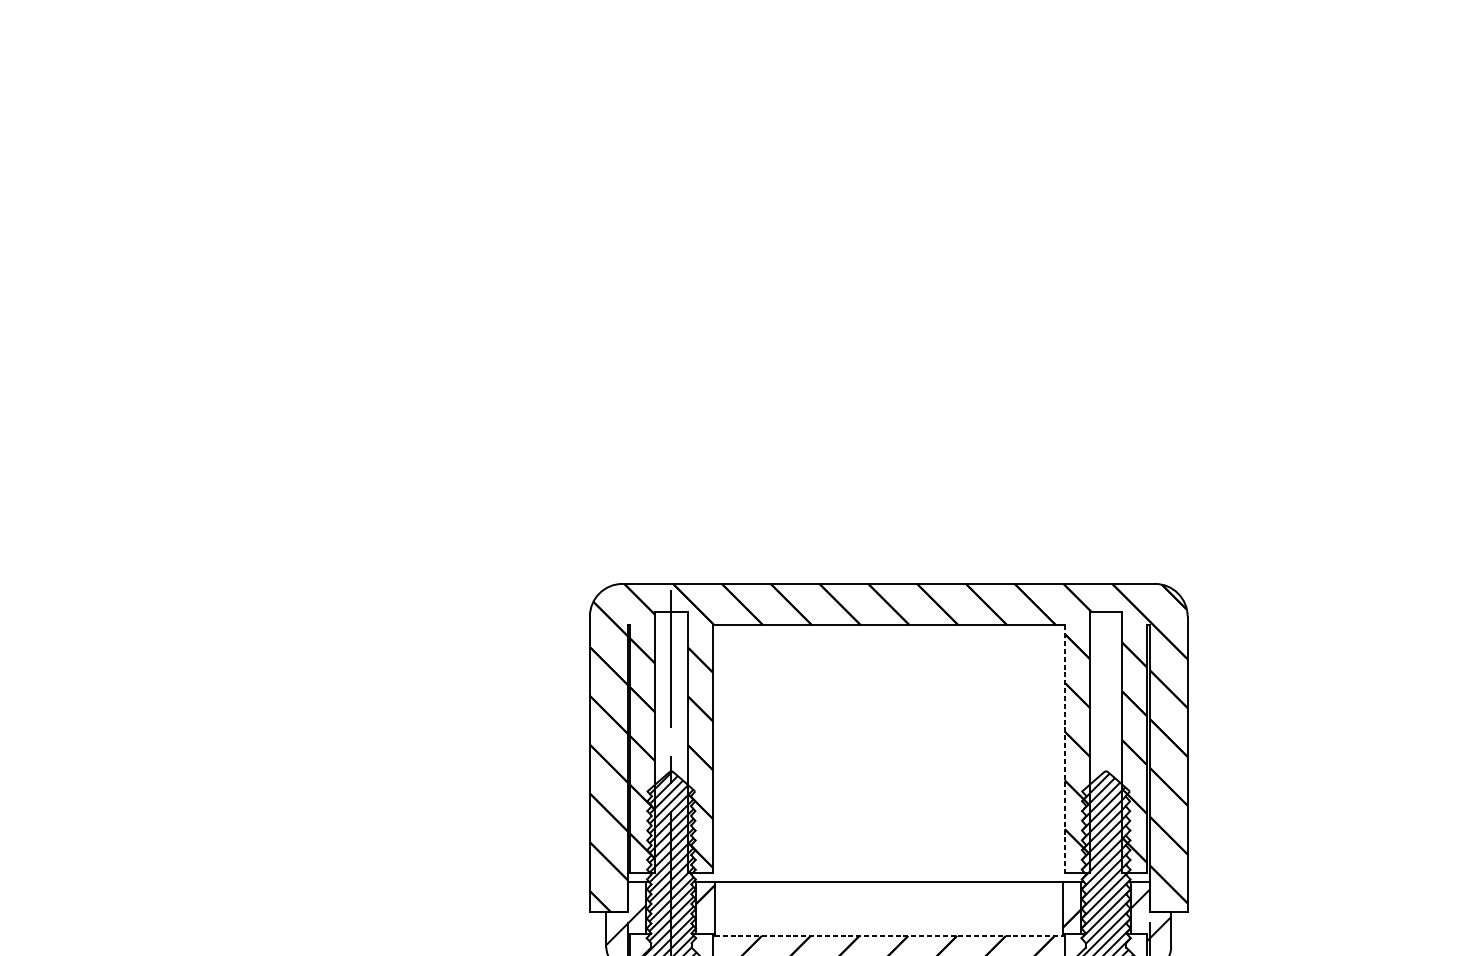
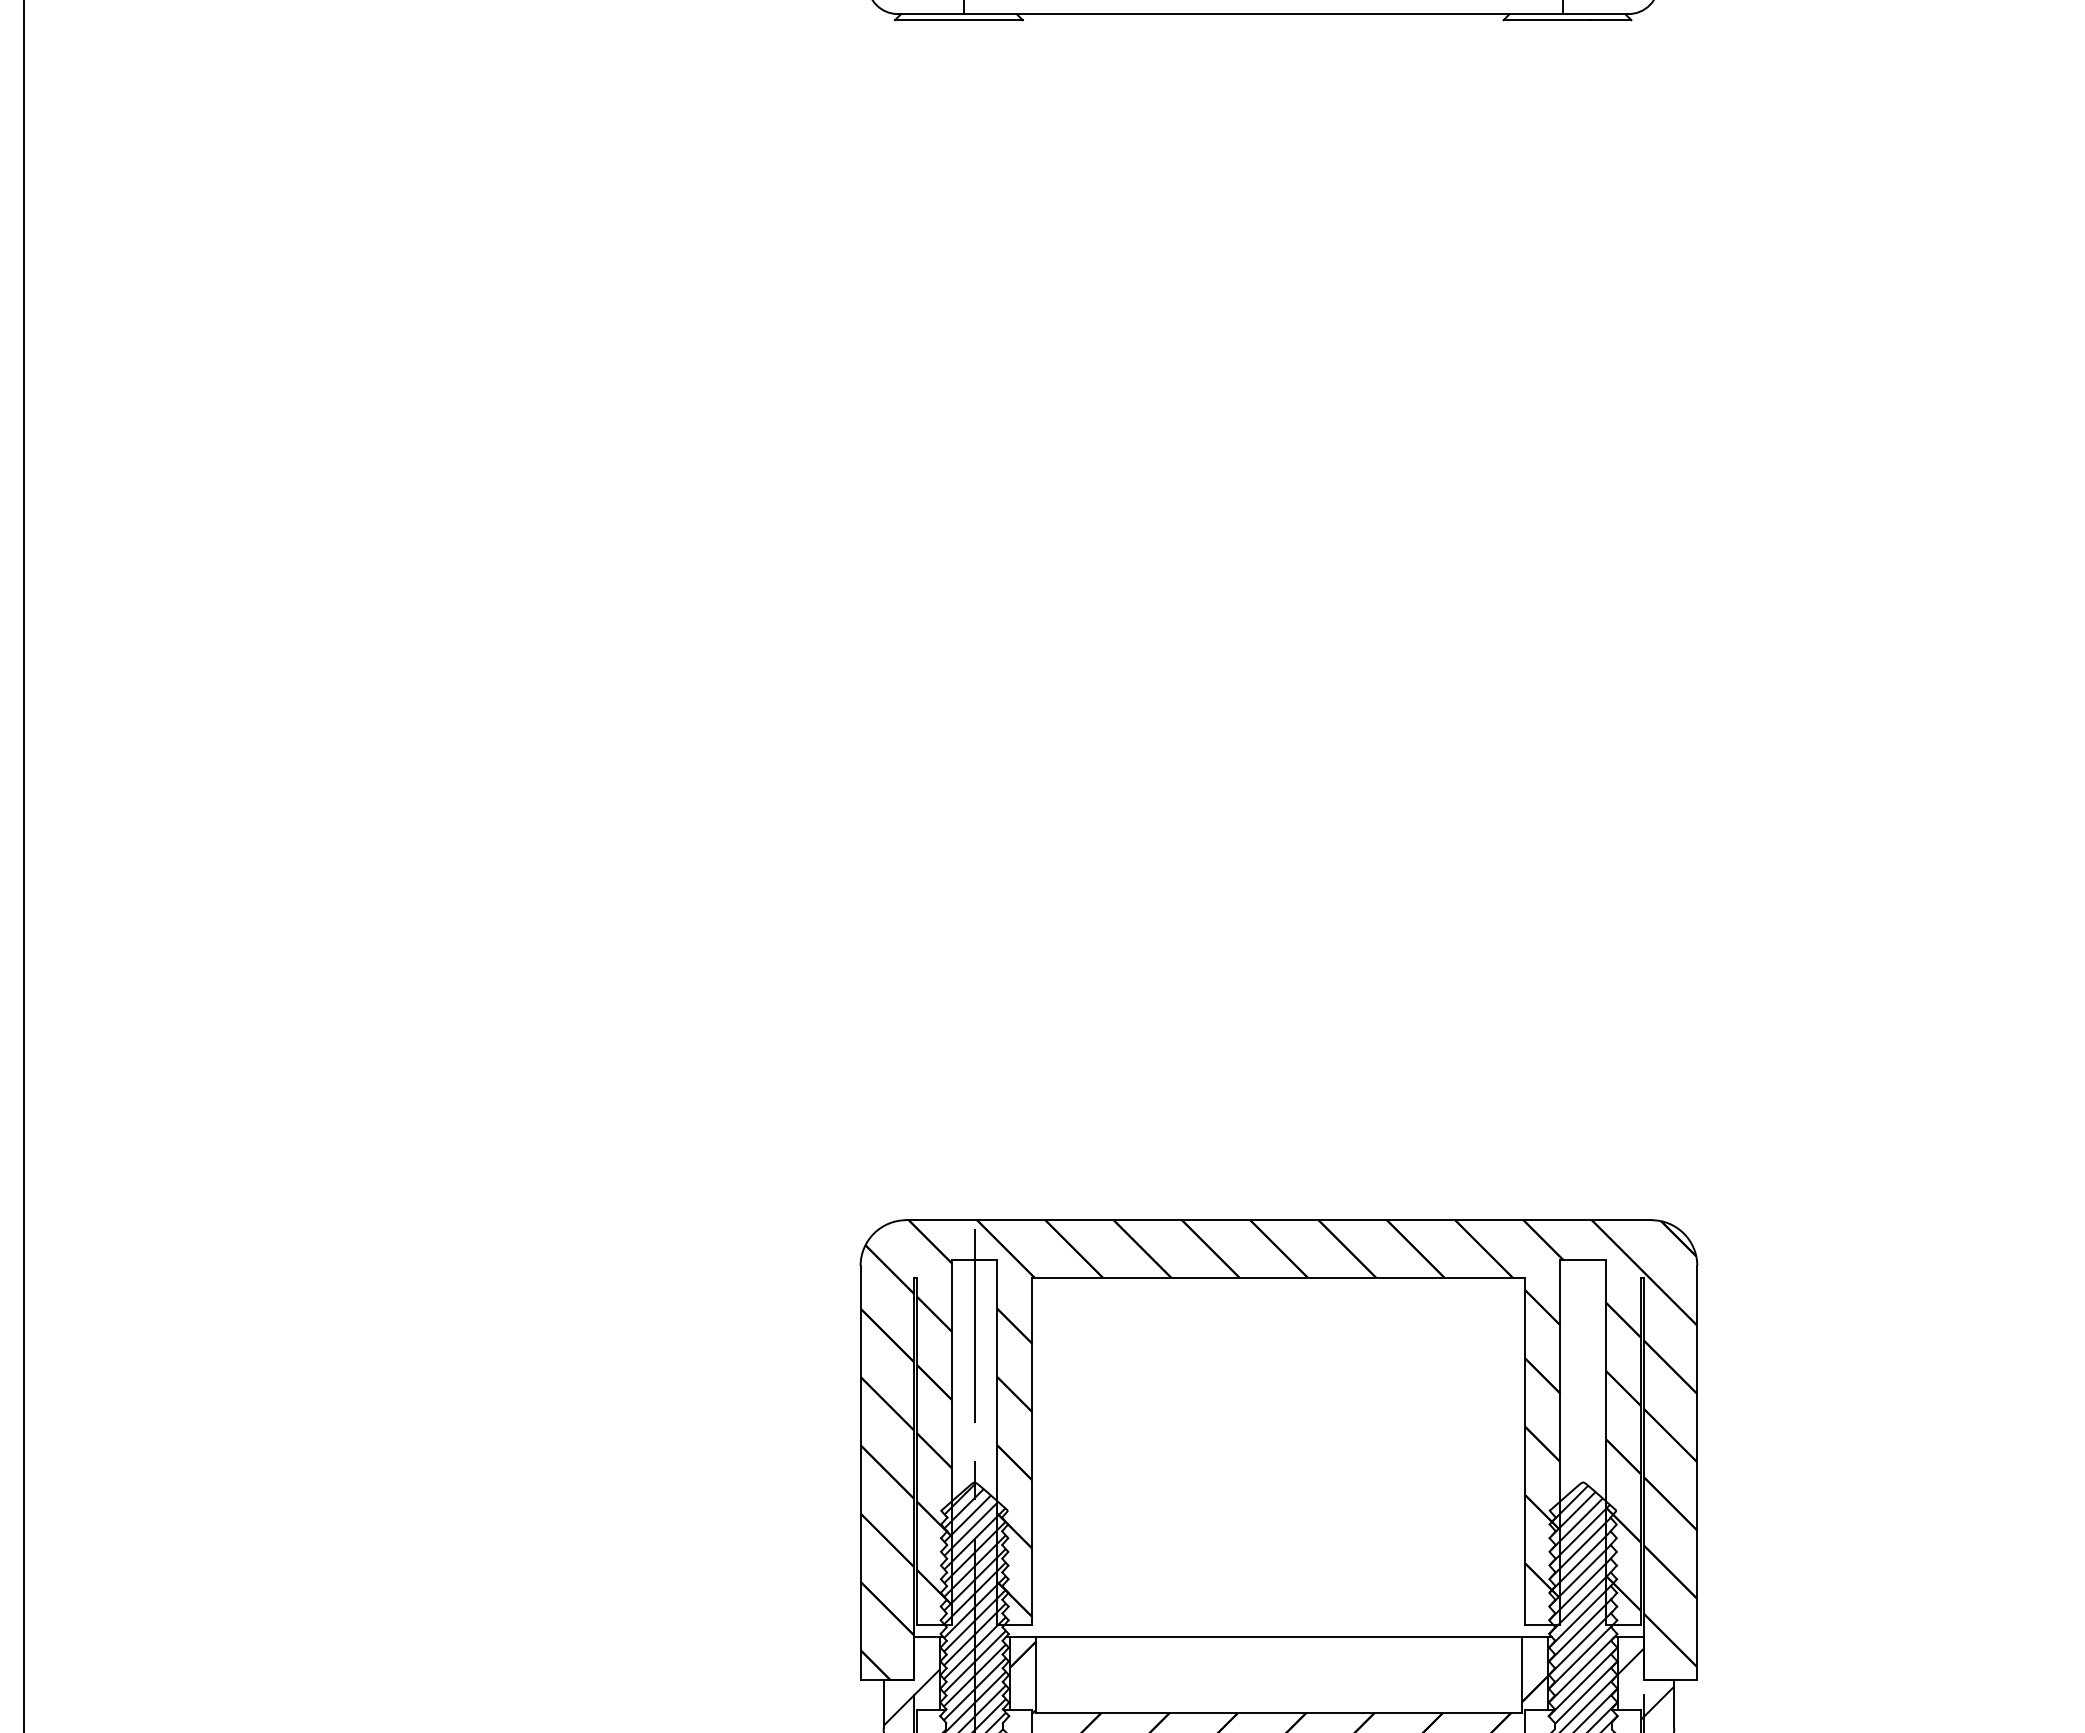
line: (1064, 749) -> (1525, 1451), dashed -> solid
line: (889, 936) -> (1279, 1713), dashed -> solid

